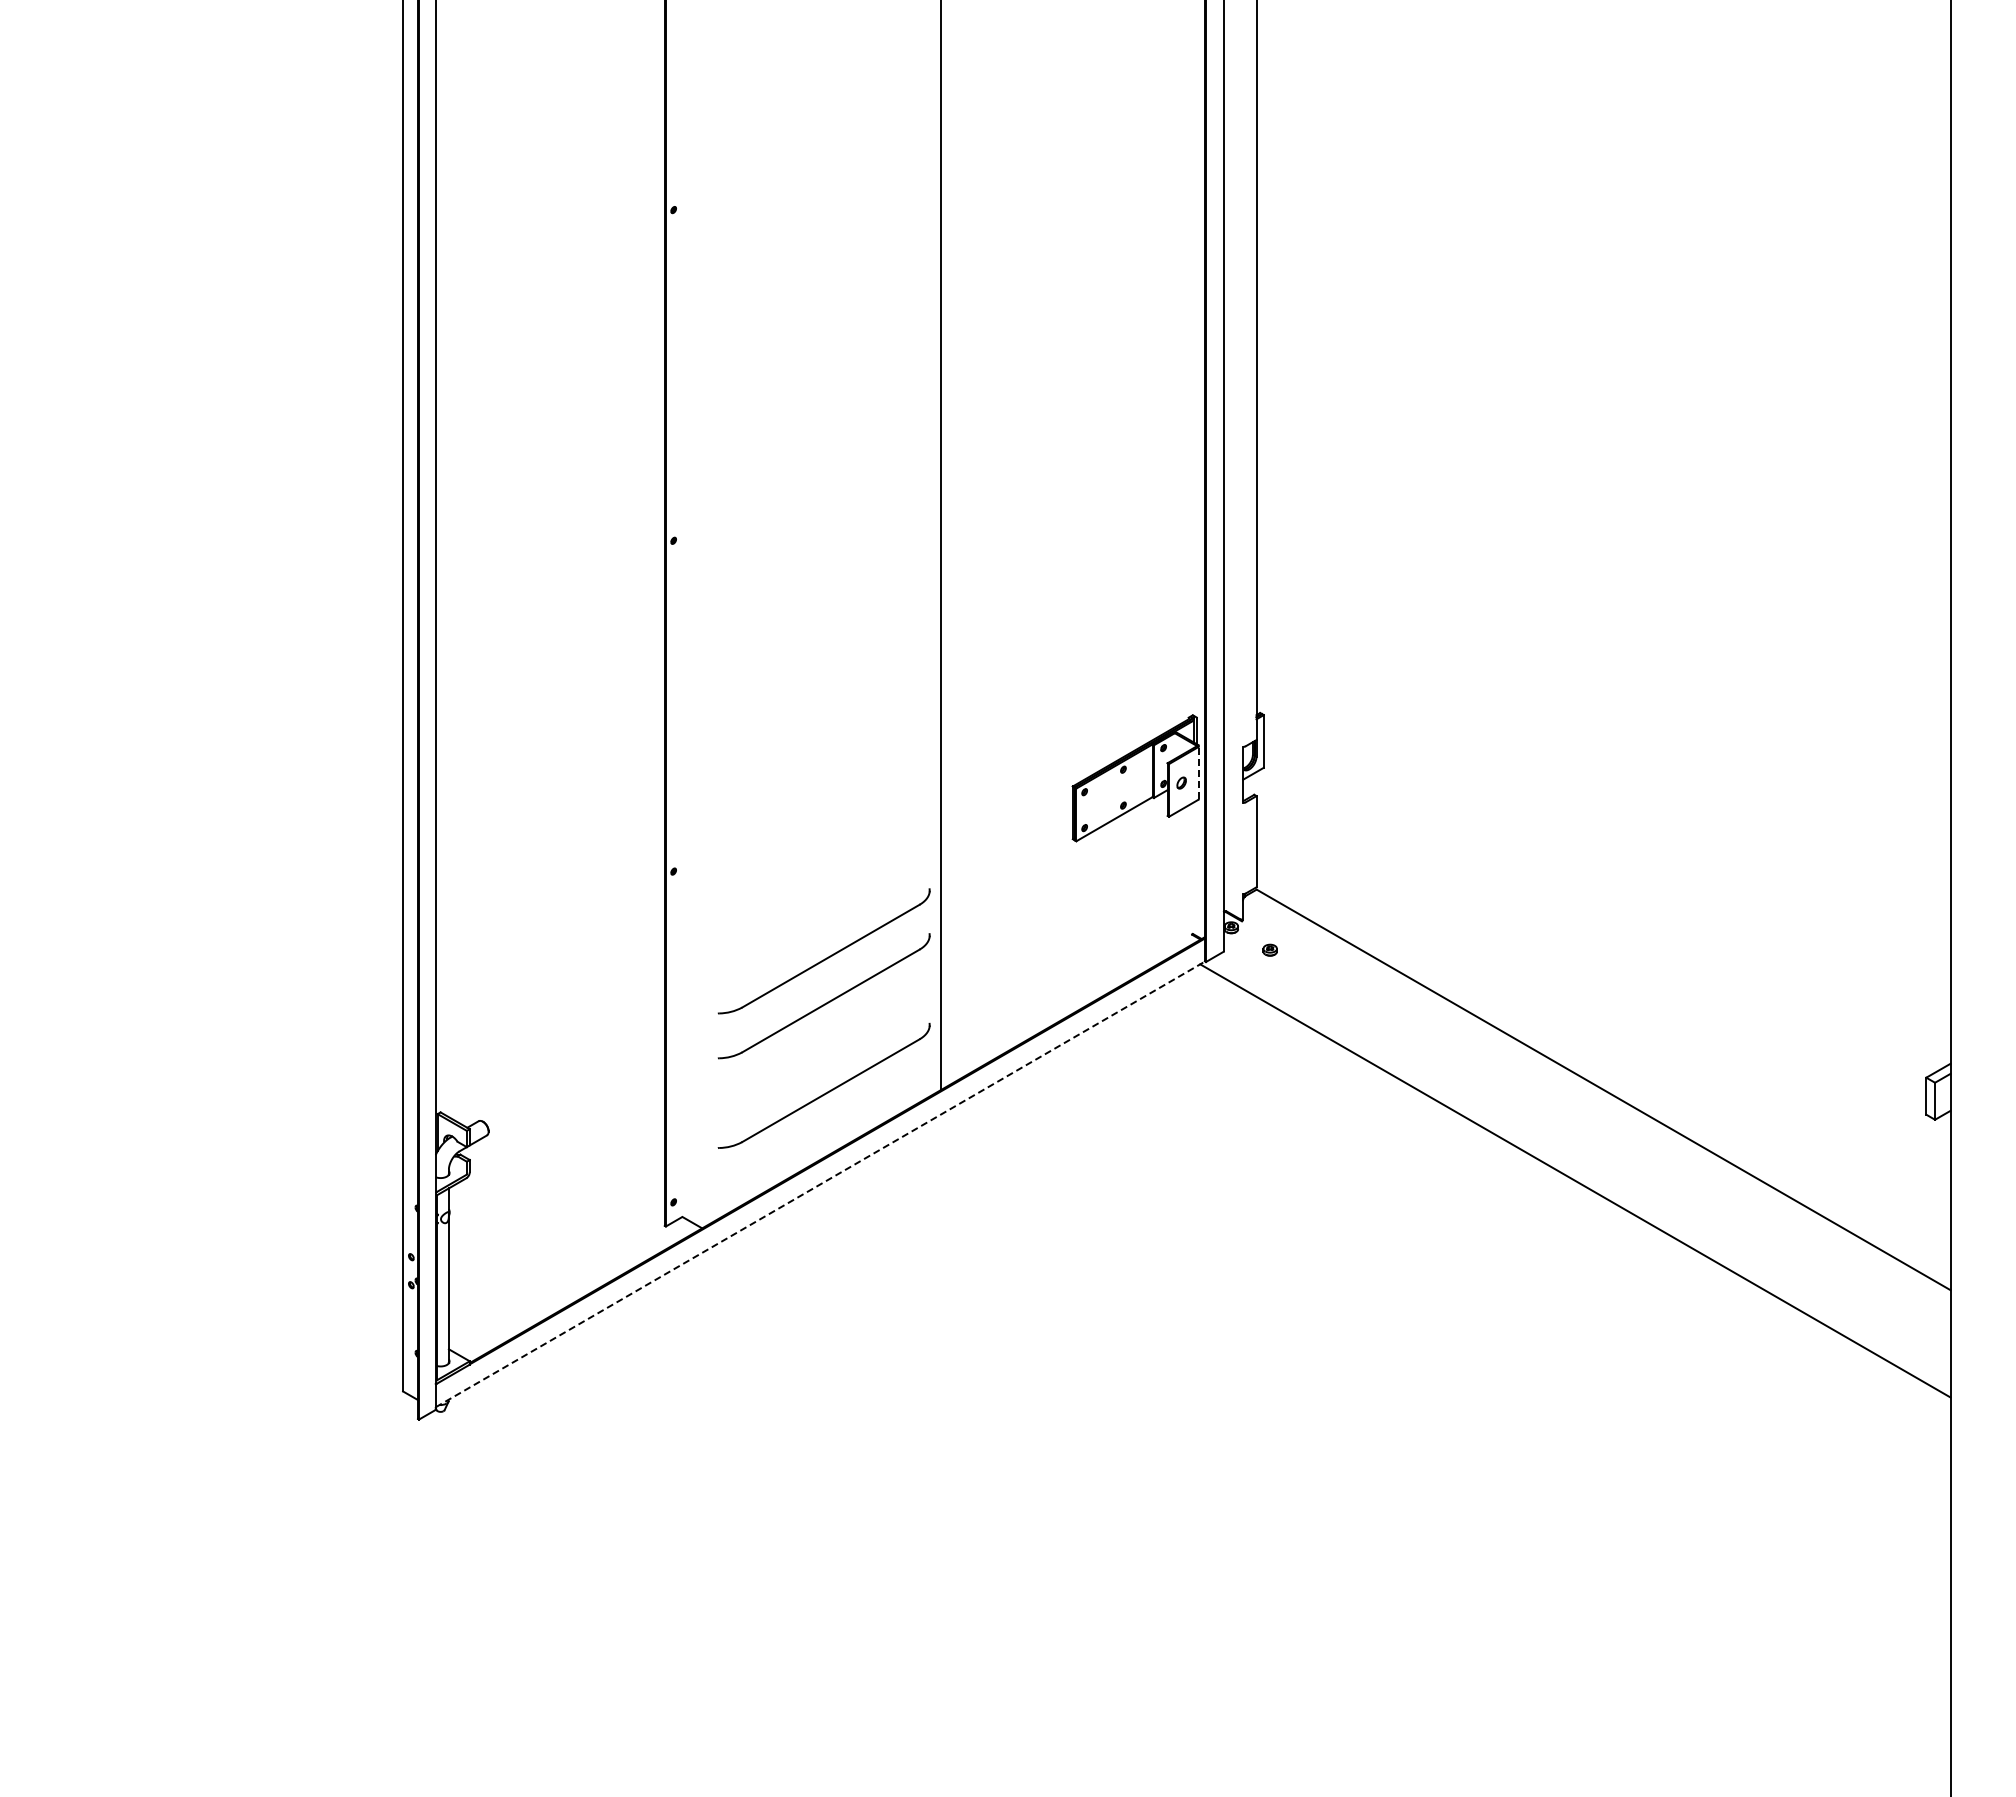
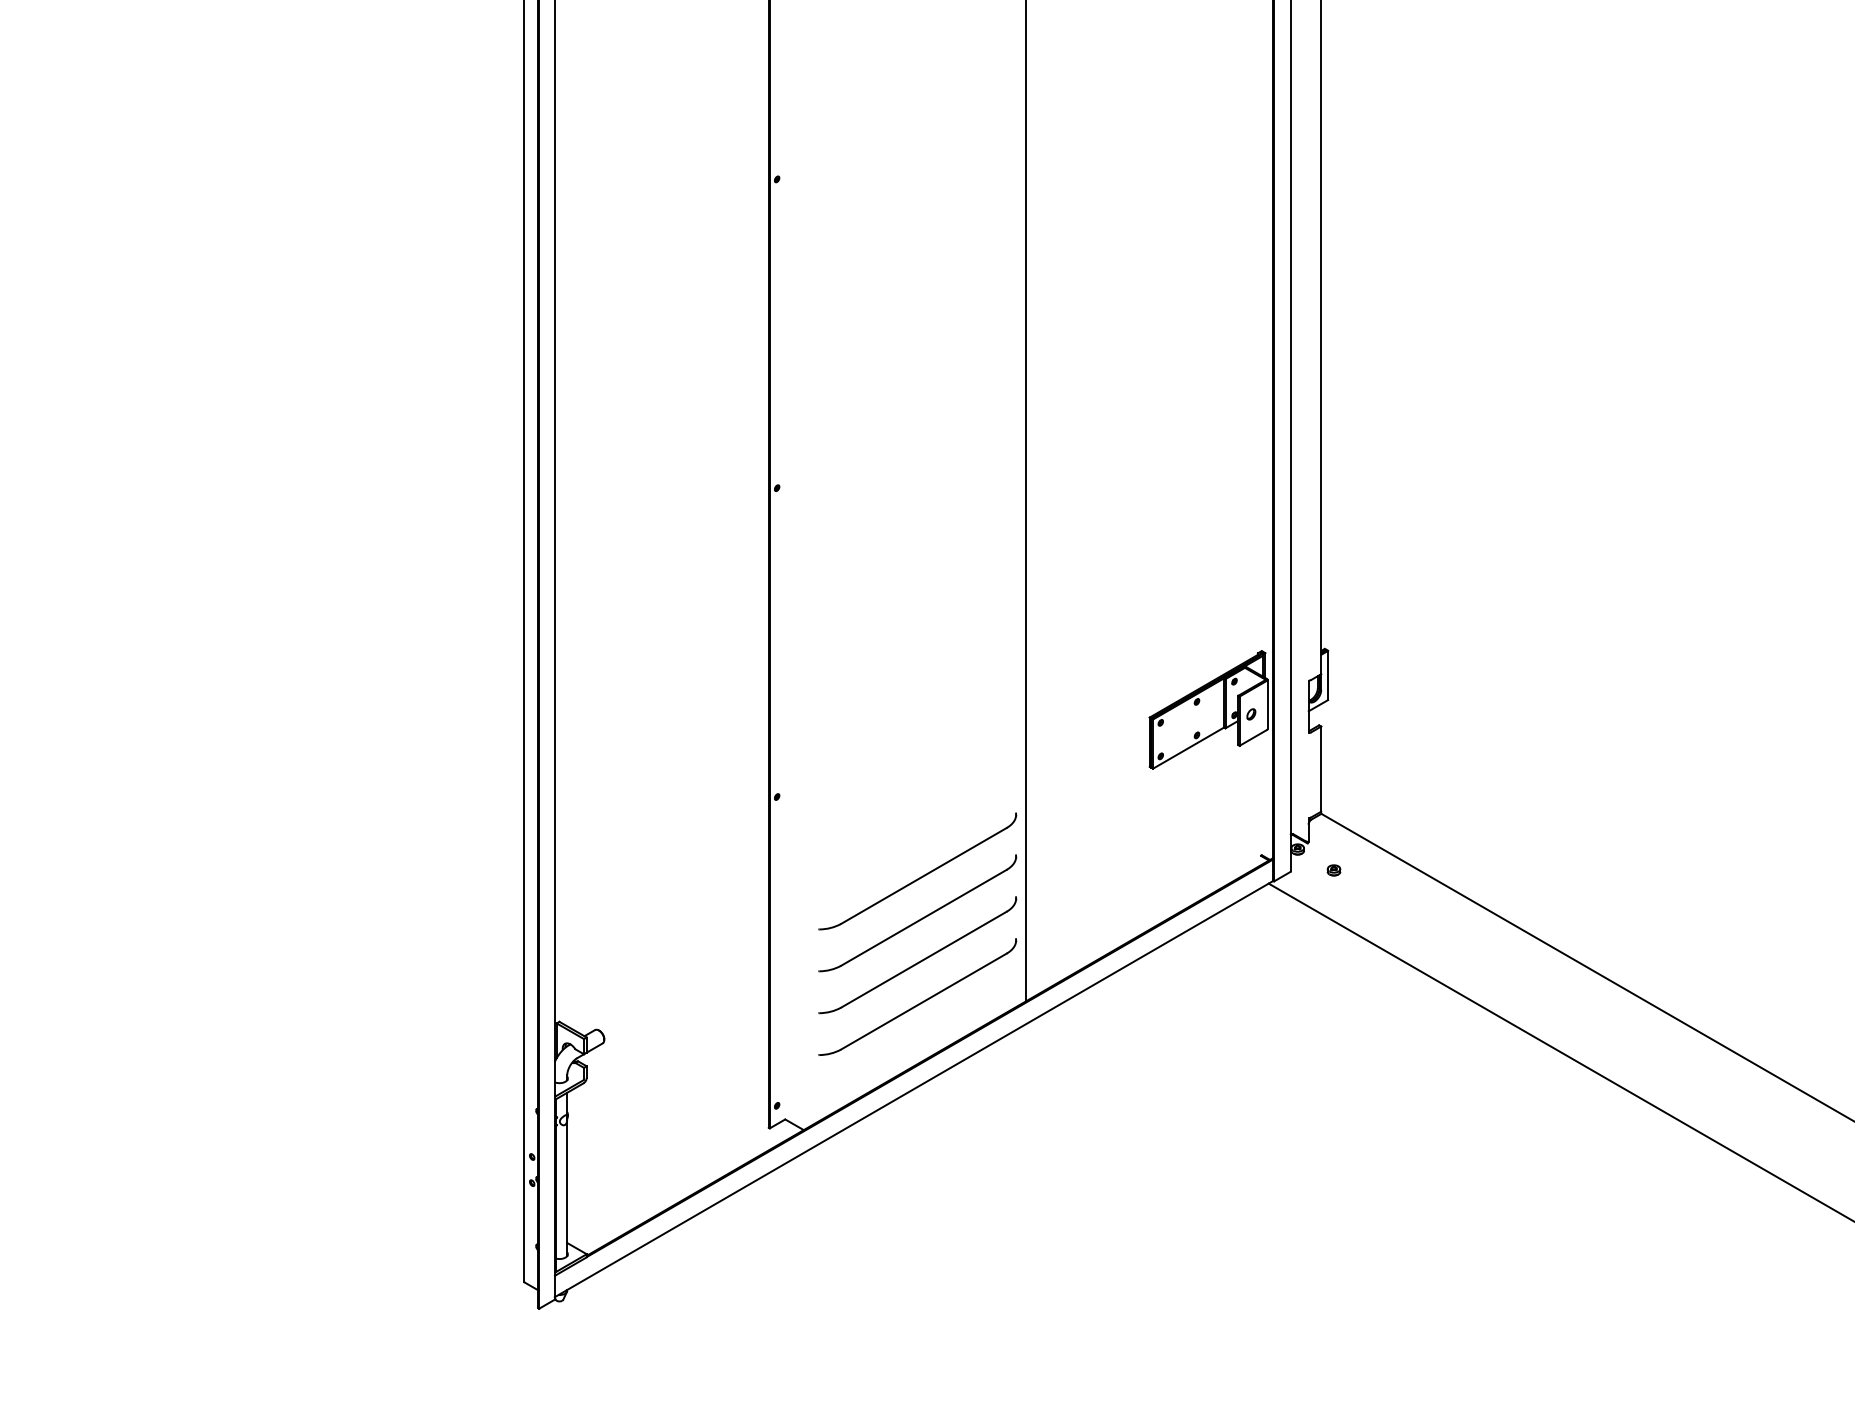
line: (1198, 771) -> (1267, 703), dashed -> solid
part: (825, 1047) -> (918, 961), added
line: (820, 1184) -> (914, 1089), dashed -> solid

